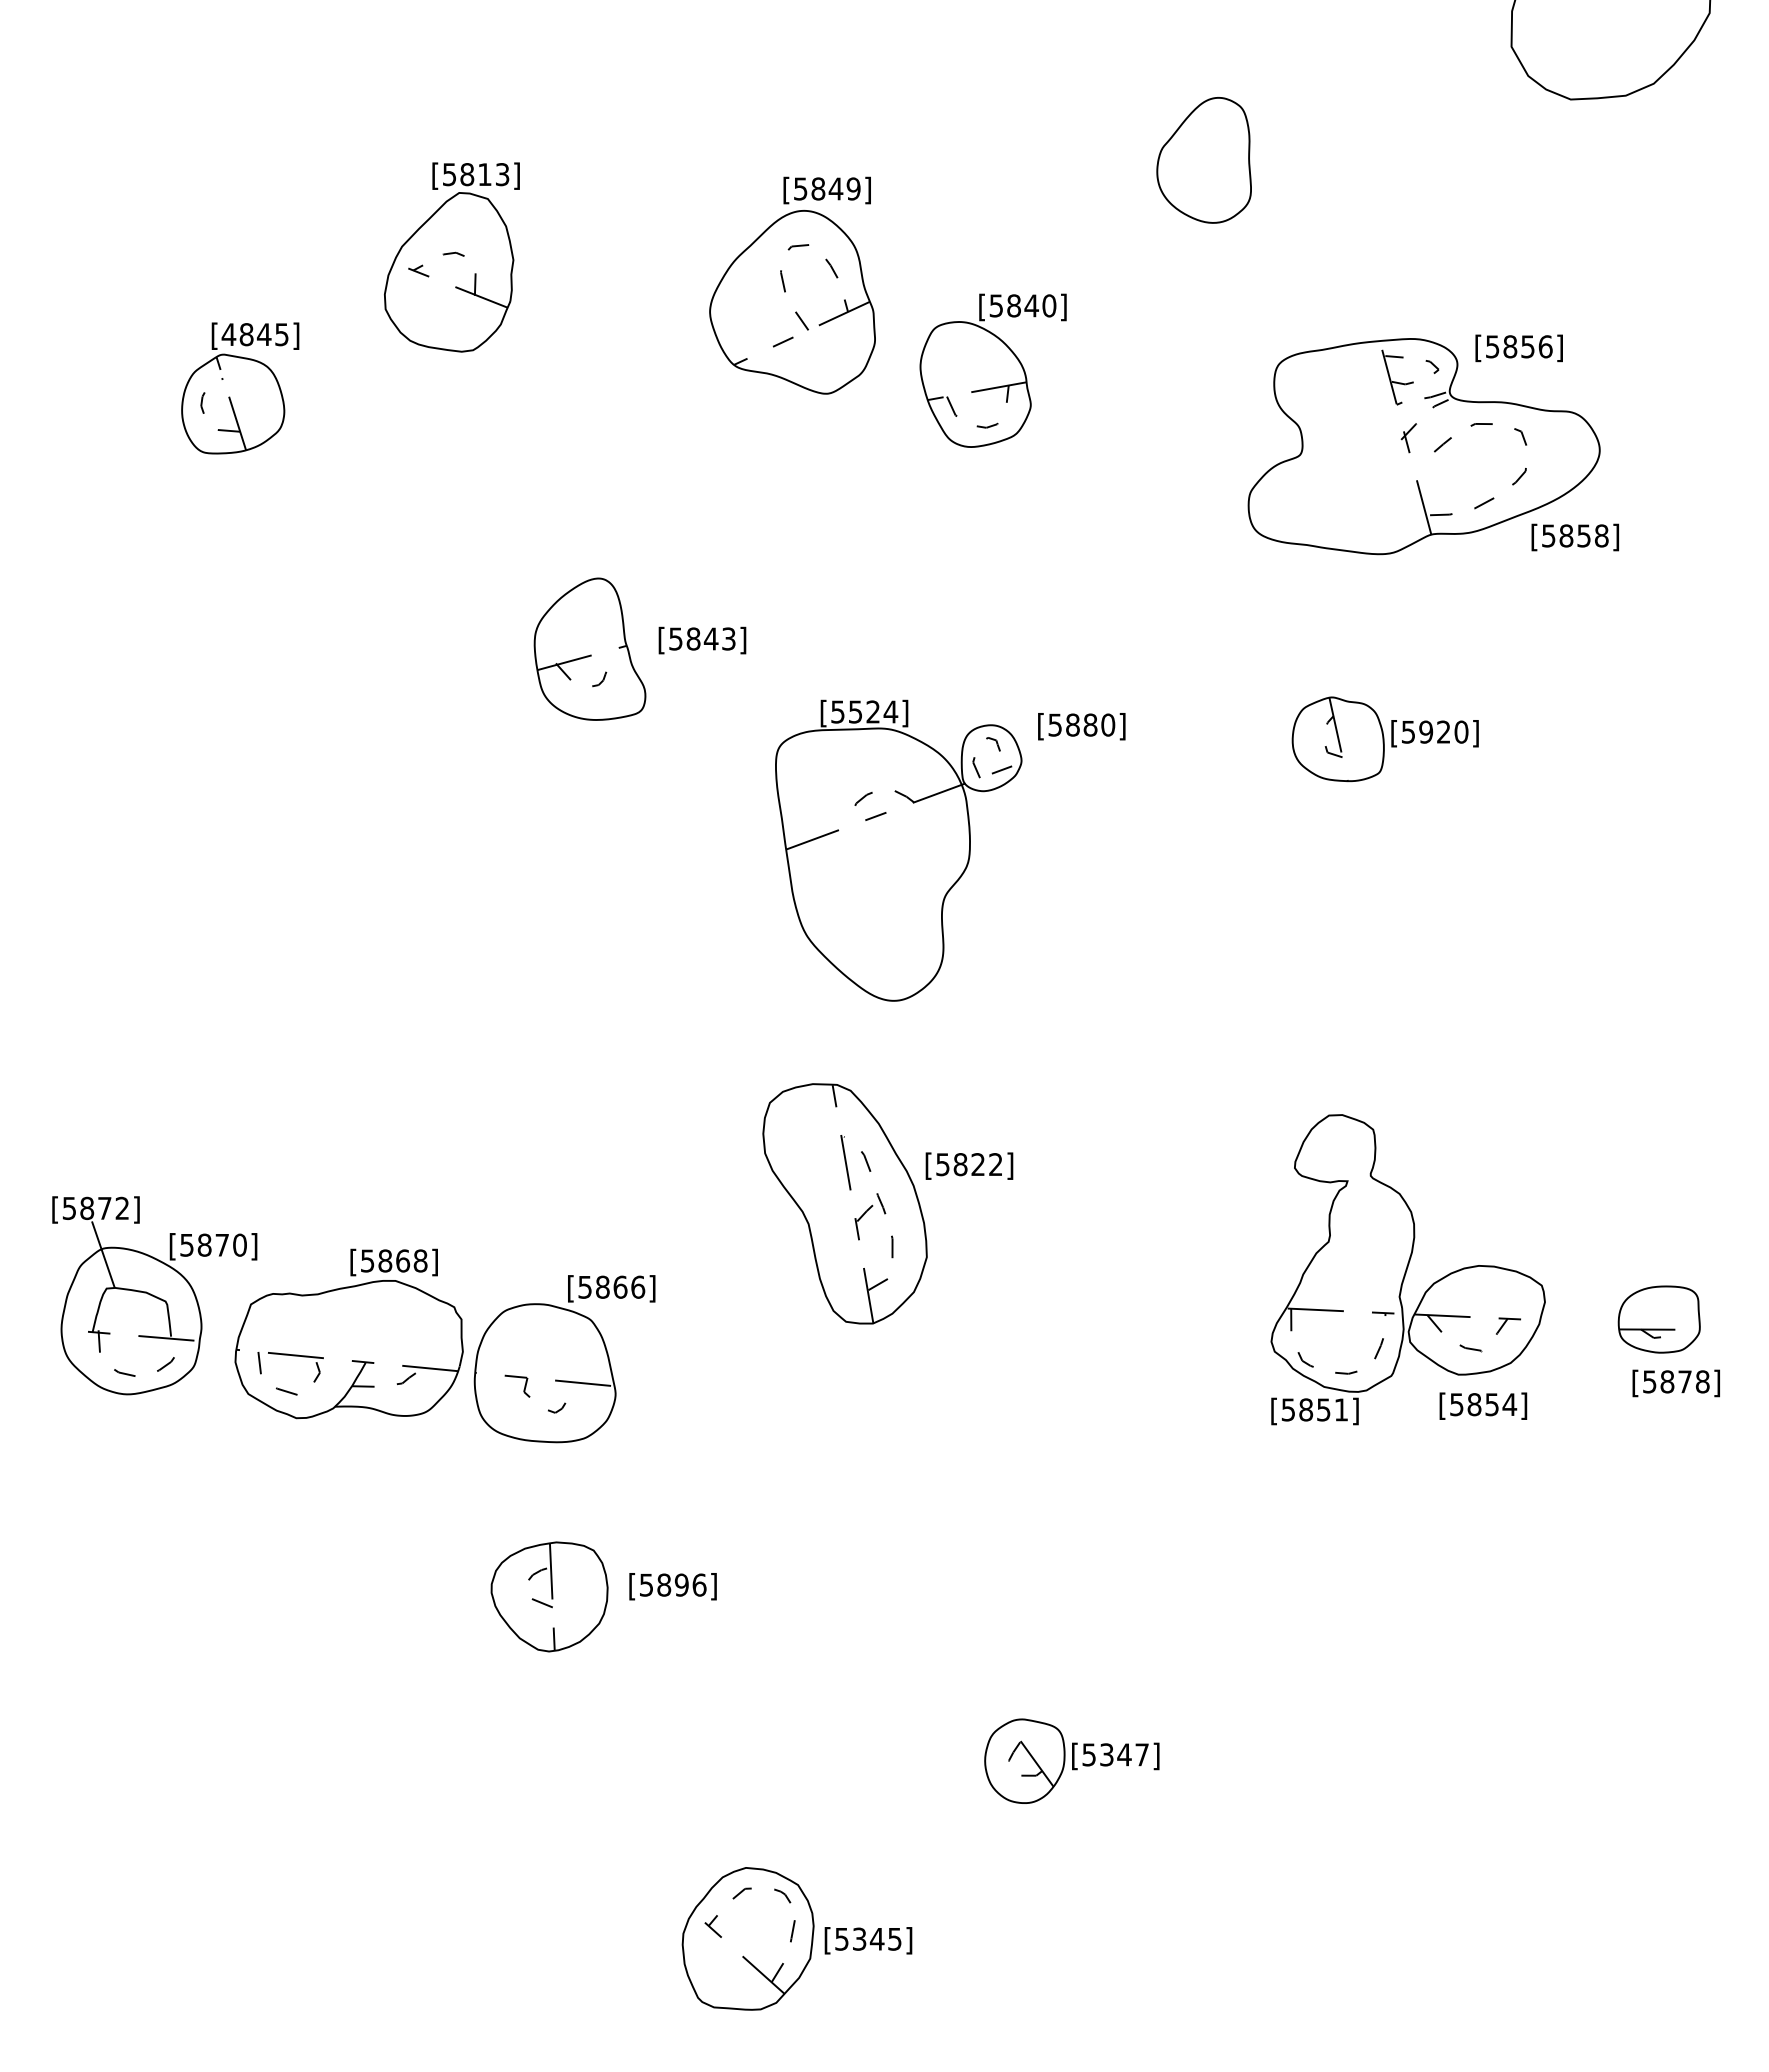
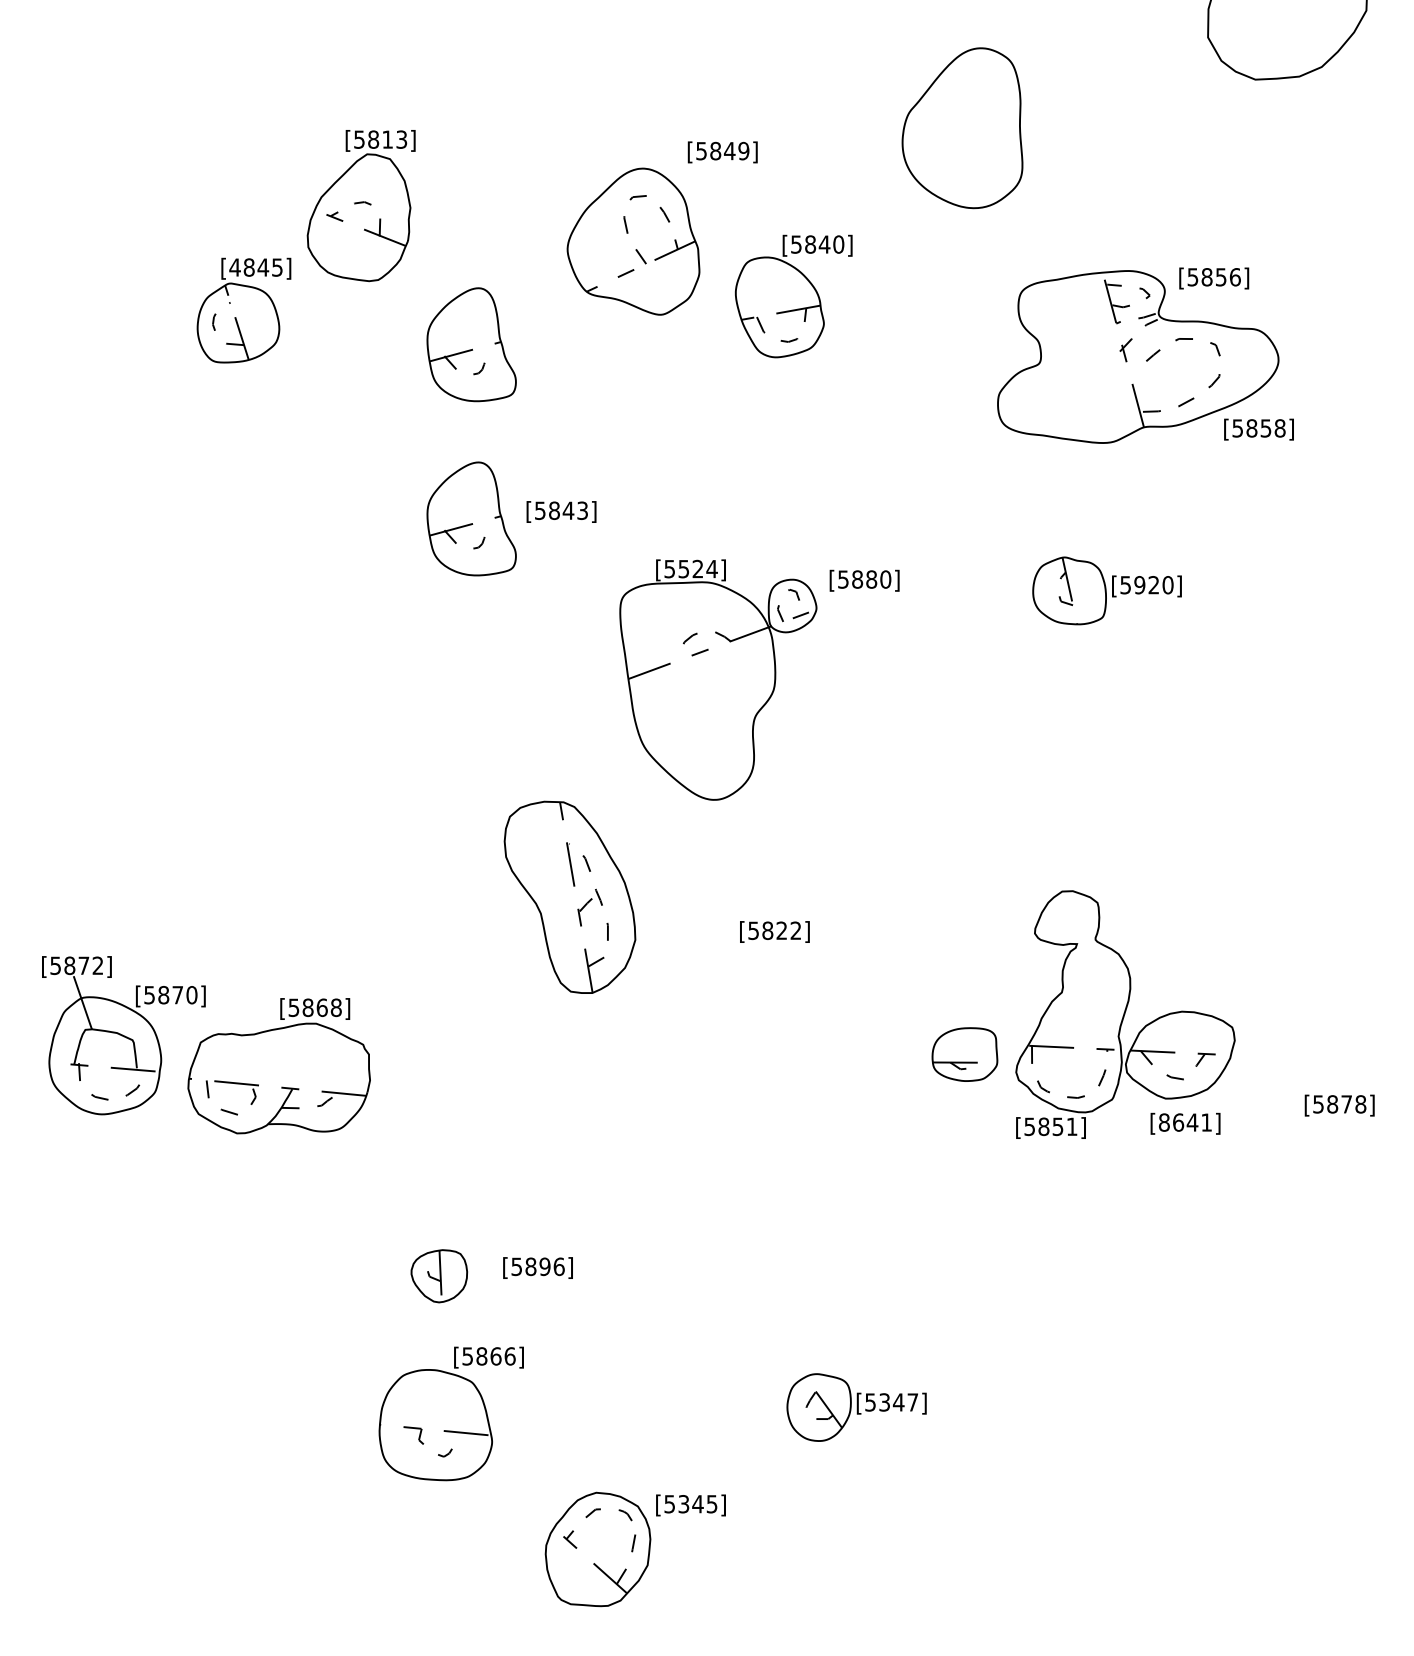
part: (1203, 160) -> (961, 128), size x1.6
text: (826, 190) -> (722, 152), moved
part: (240, 388) -> (244, 310), moved
part: (589, 430) -> (471, 344), added
part: (844, 1203) -> (569, 897), moved
part: (1658, 1319) -> (964, 1054), moved
part: (564, 1359) -> (451, 1414), moved
text: (1483, 1404) -> (1185, 1122), [5854] -> [8641]
part: (549, 1596) -> (439, 1275), size x0.6
text: (868, 1940) -> (691, 1505), moved

